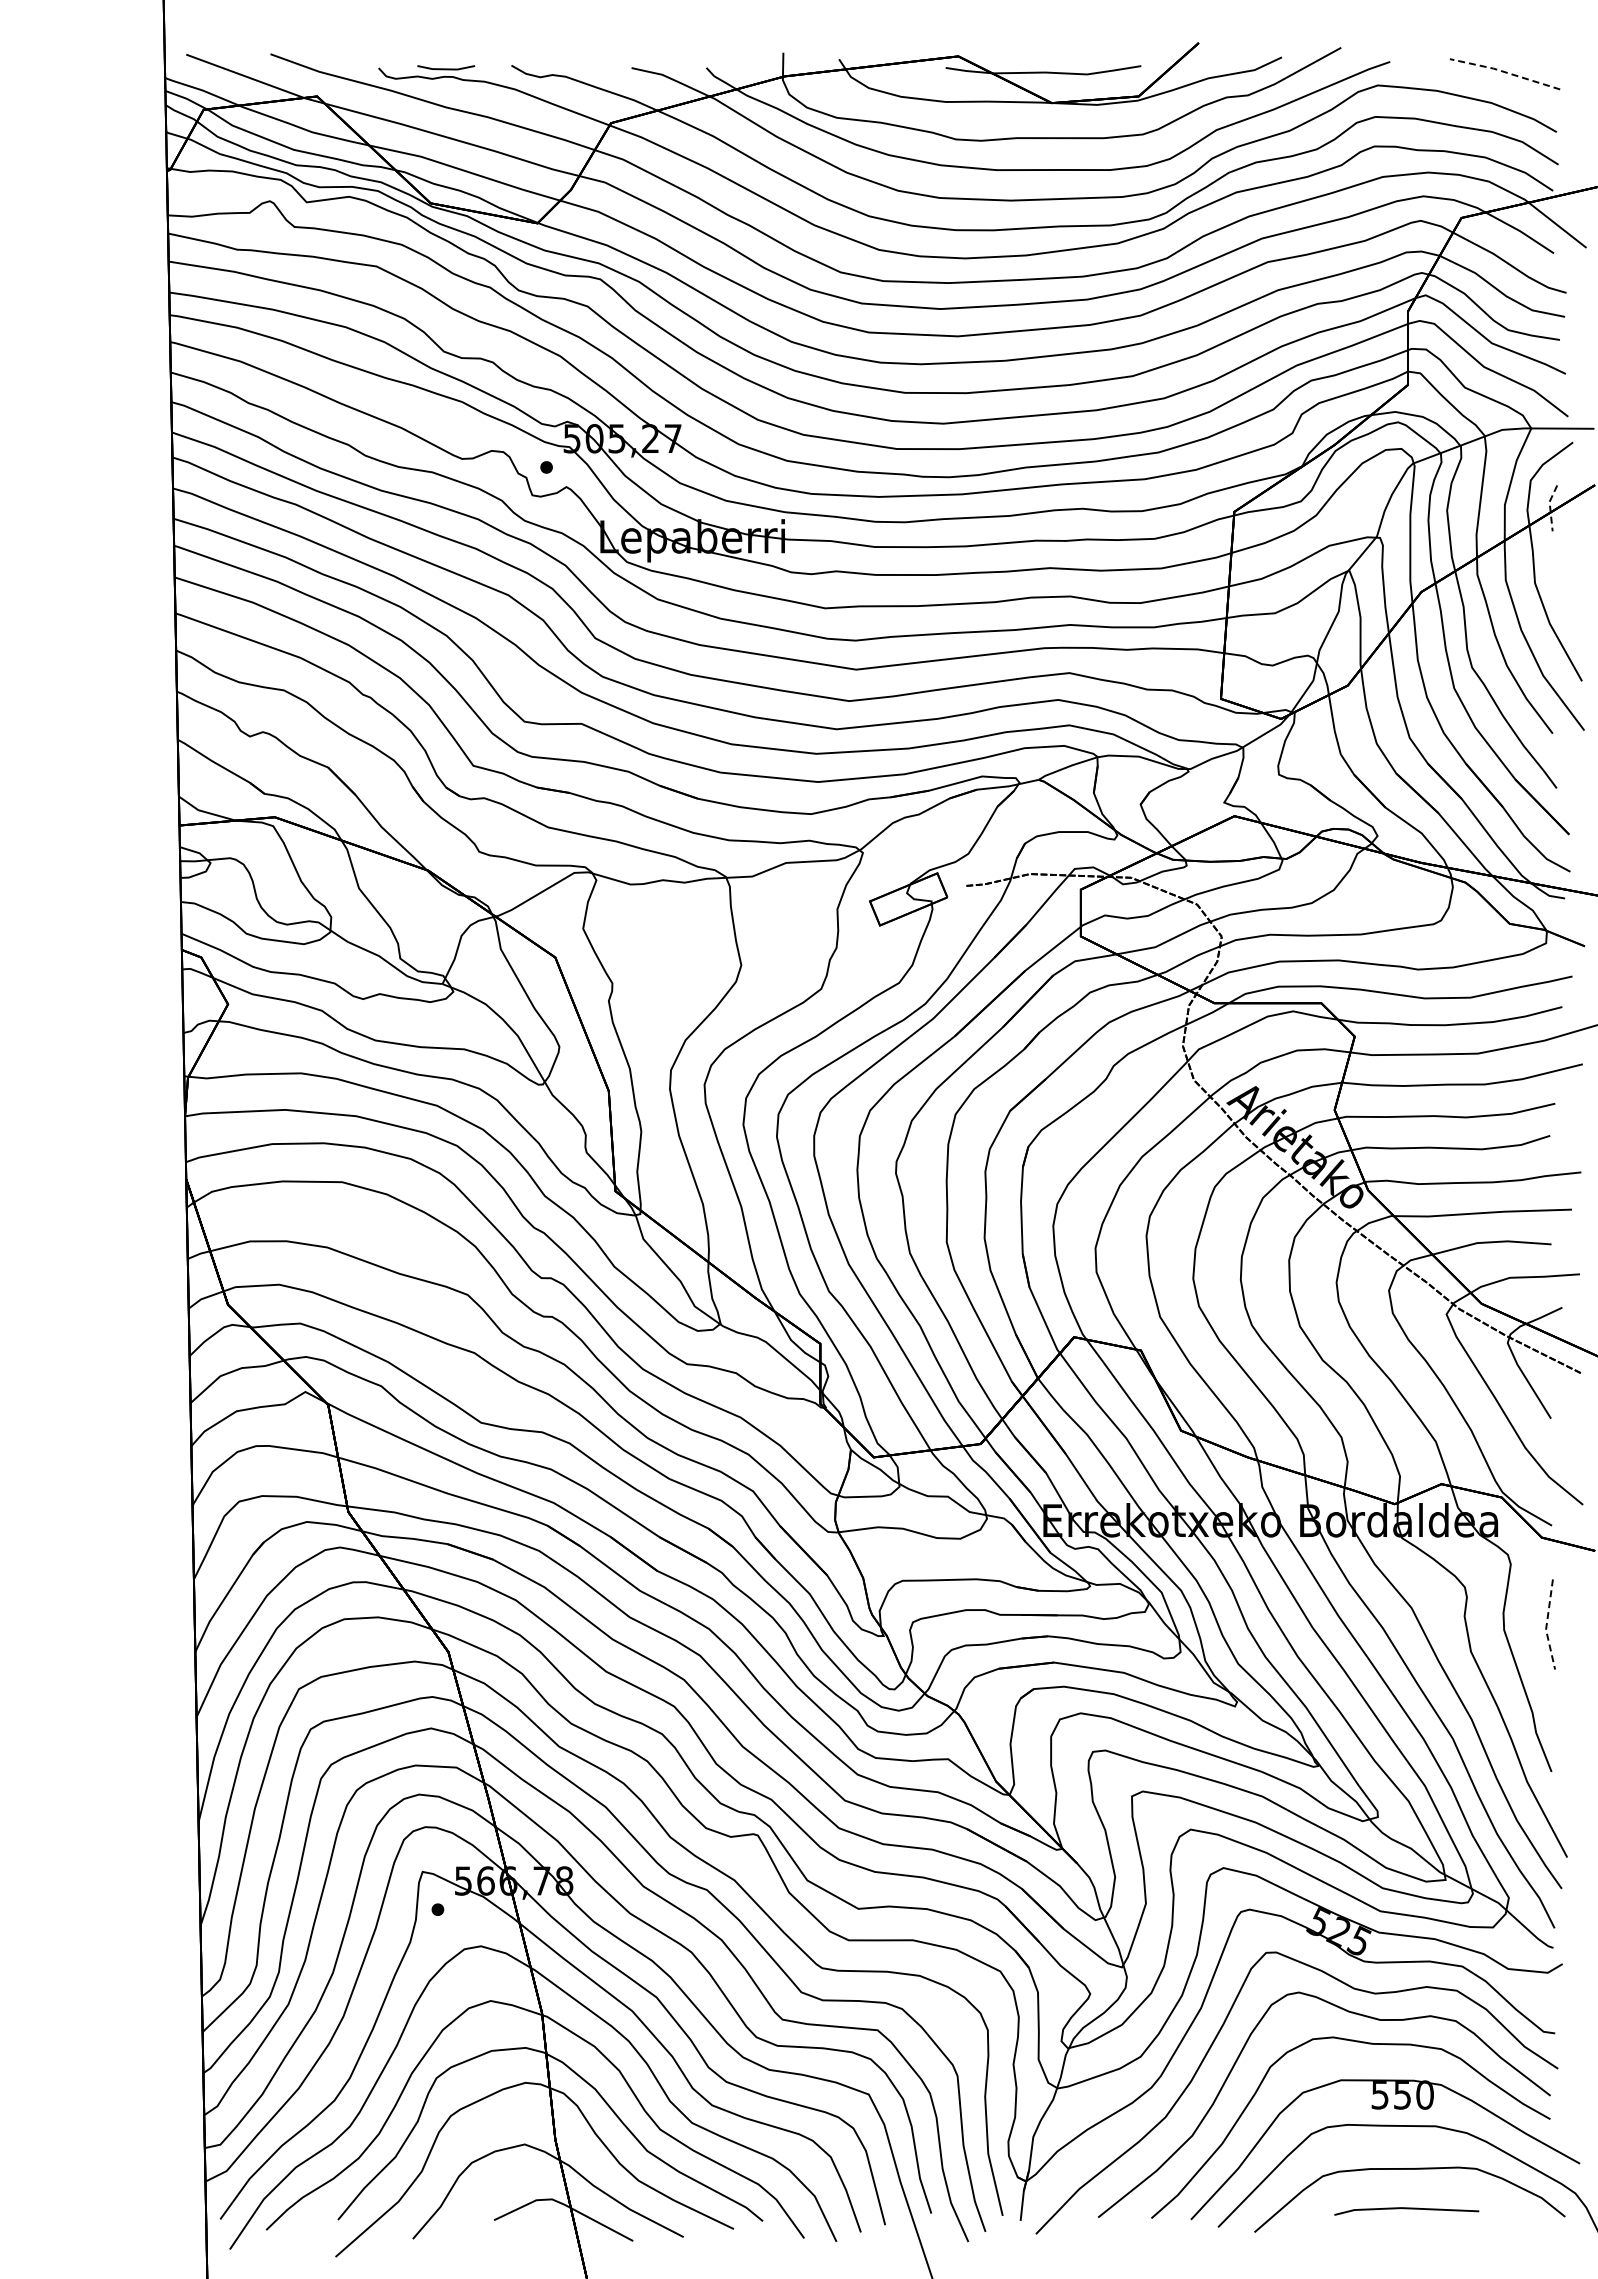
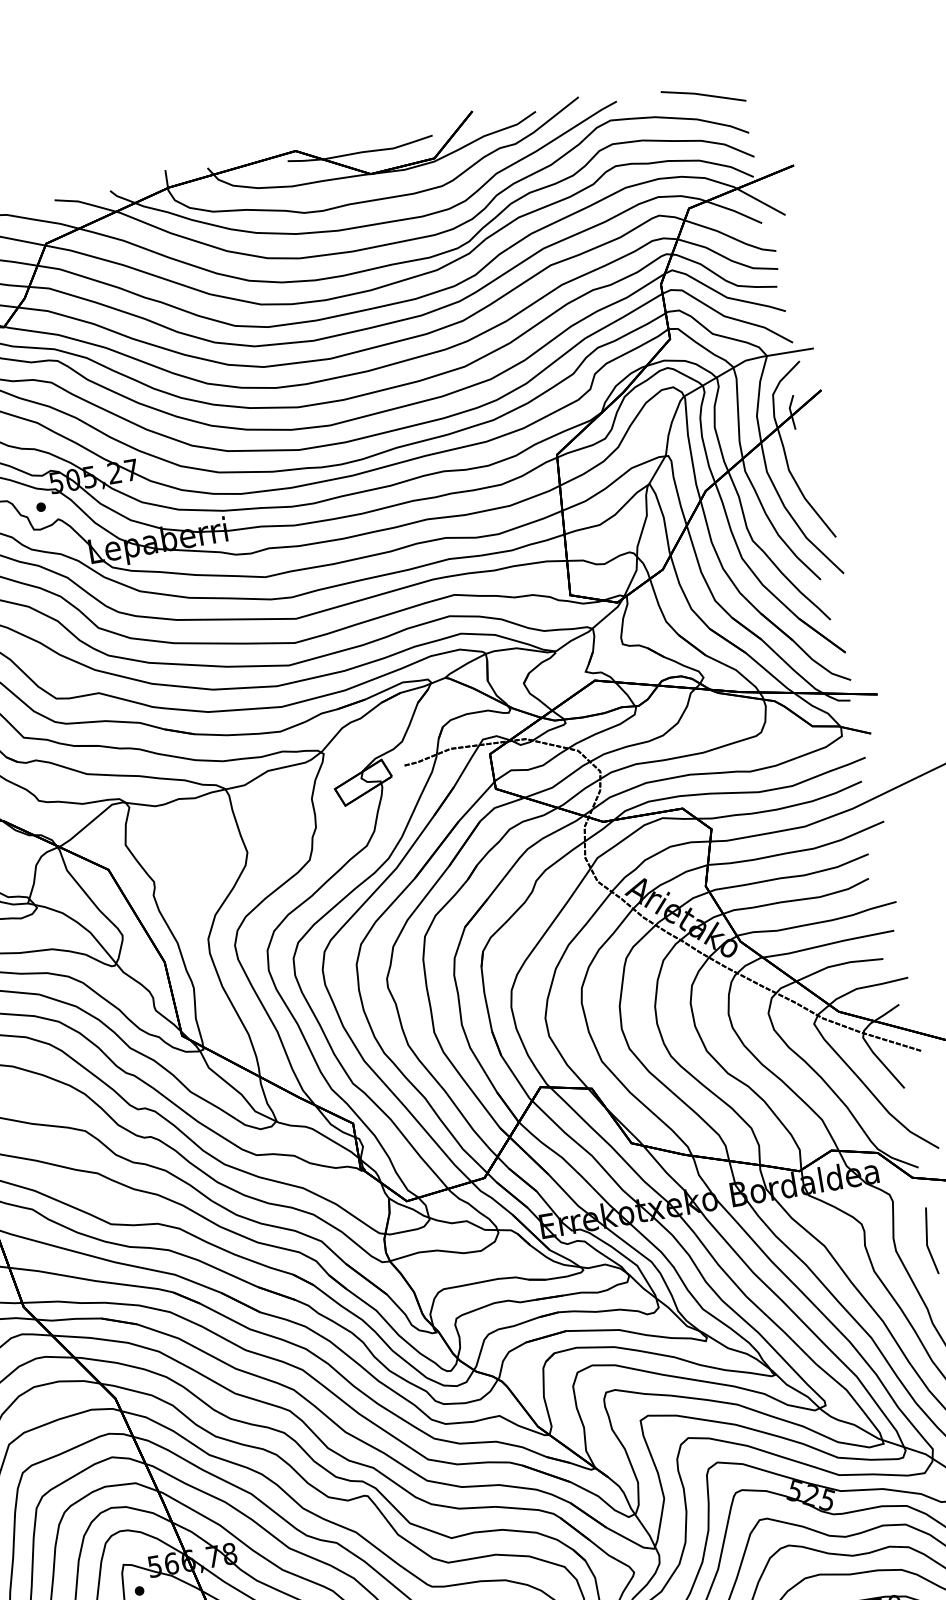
line: (1505, 72) -> (703, 95), dashed -> solid
line: (1550, 506) -> (790, 411), dashed -> solid
line: (1546, 1625) -> (926, 1242), dashed -> solid

